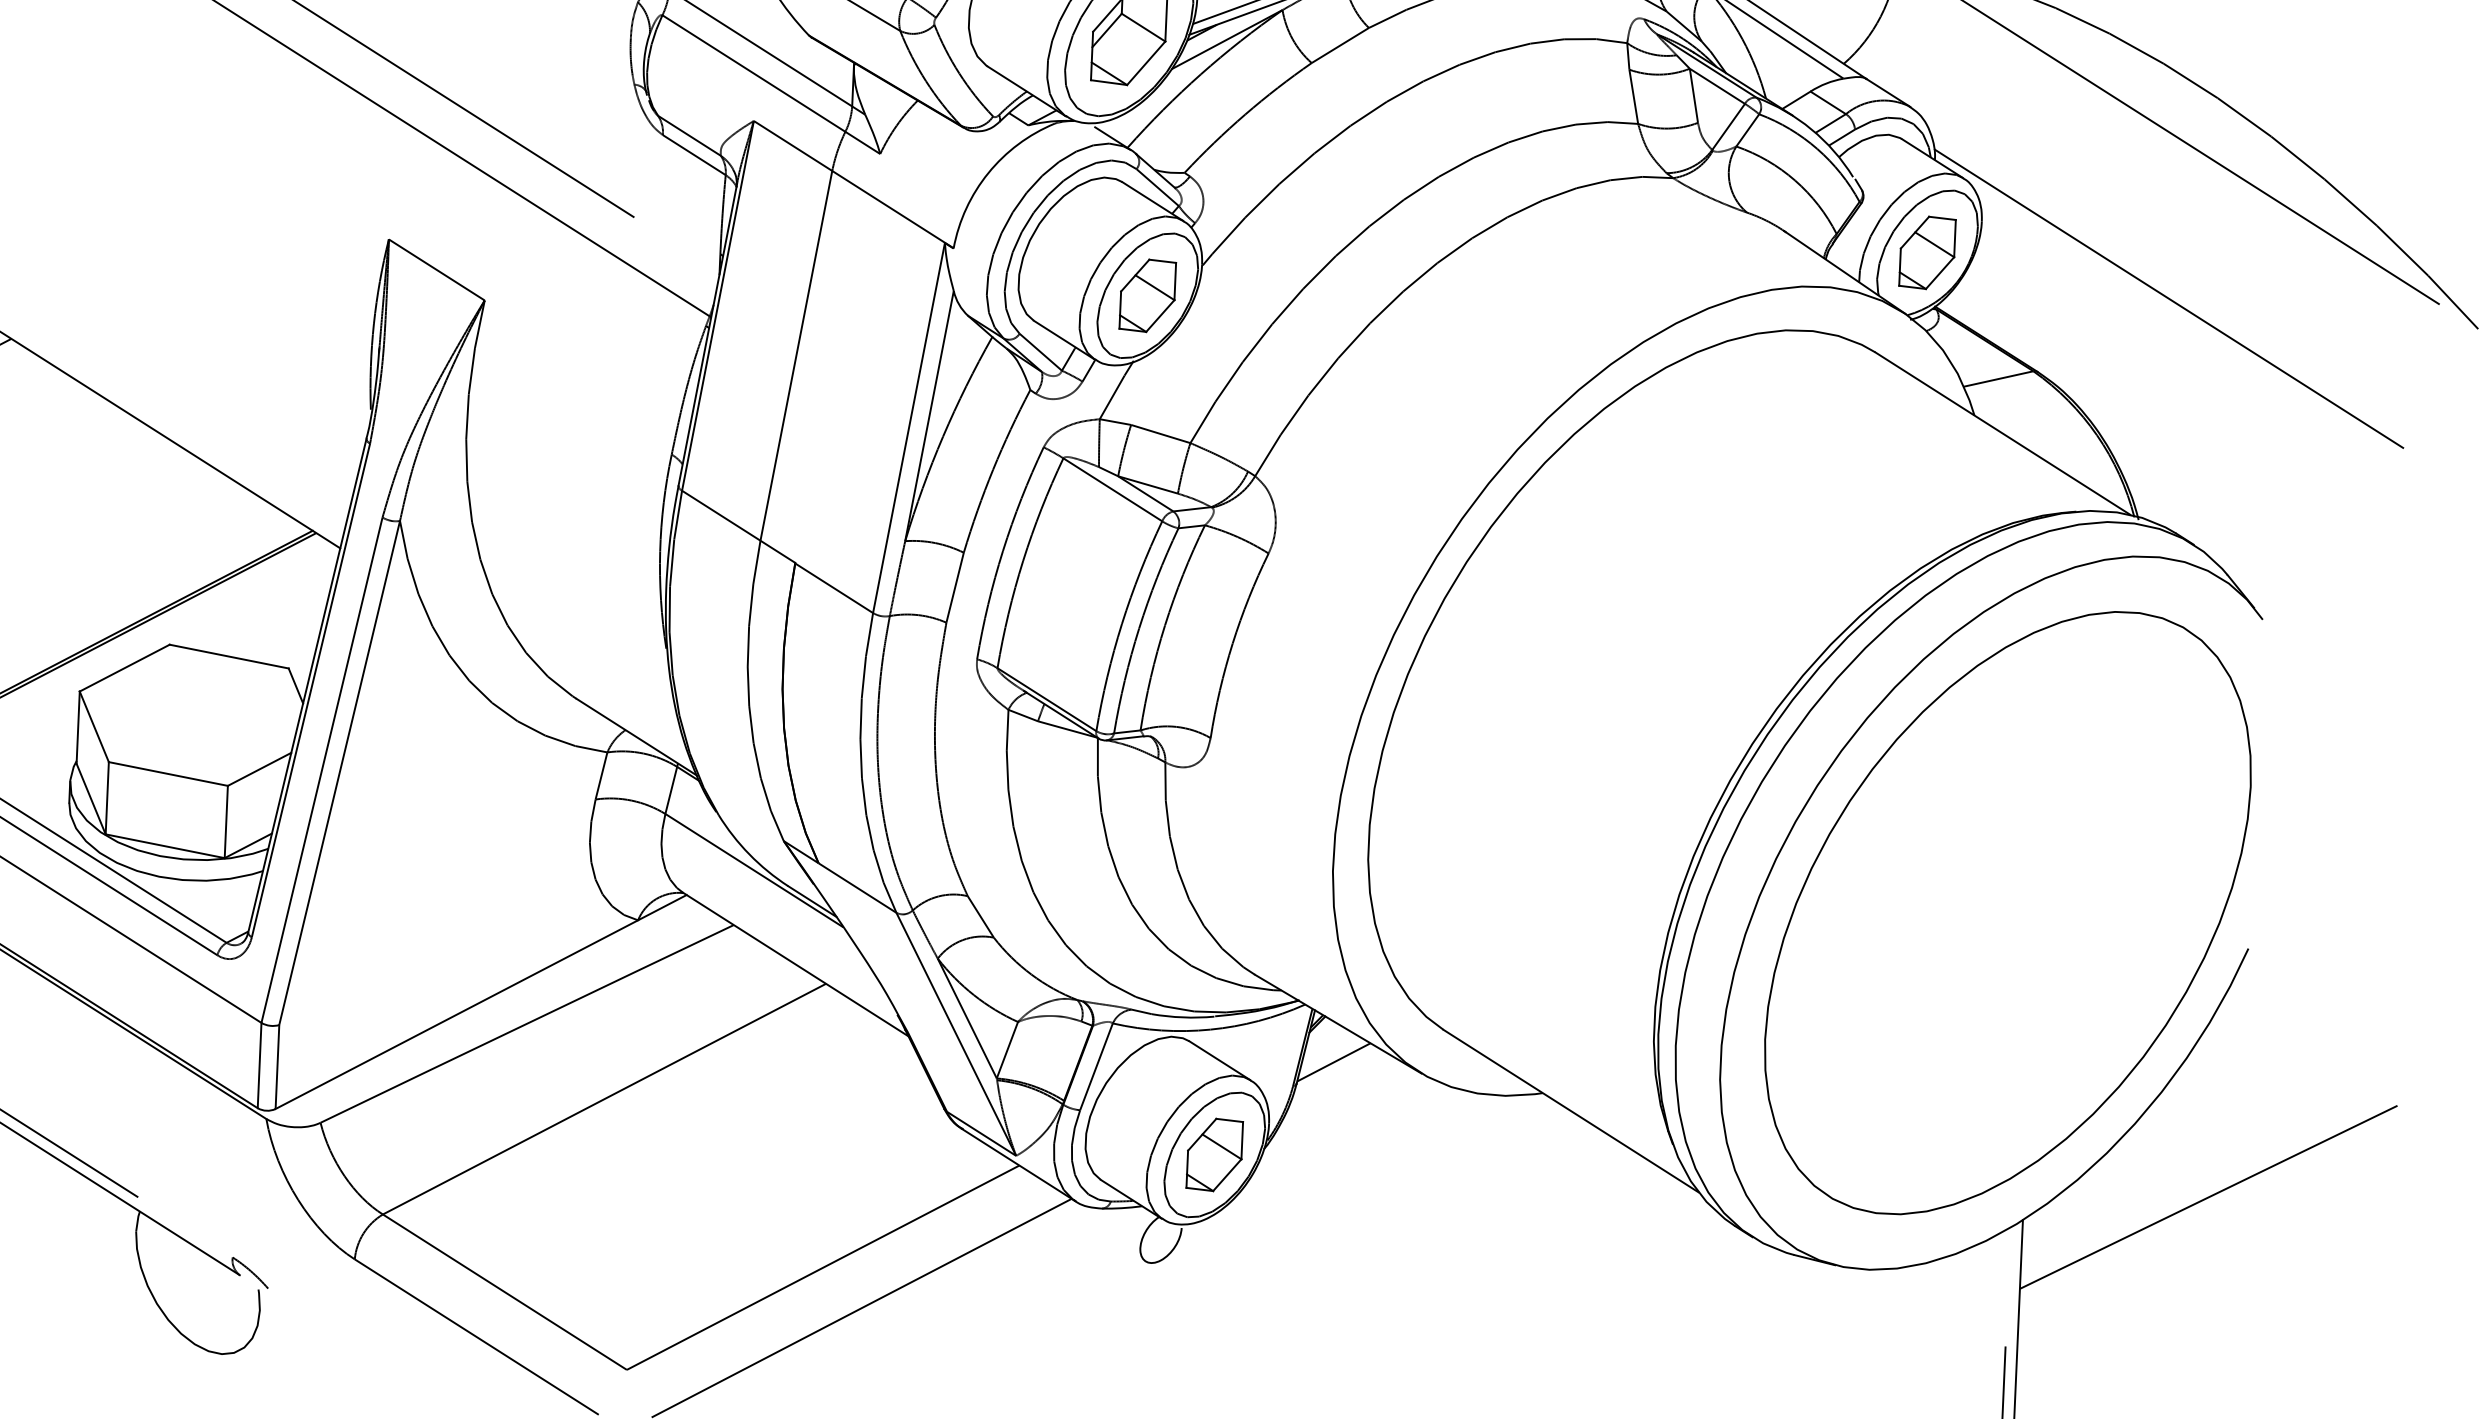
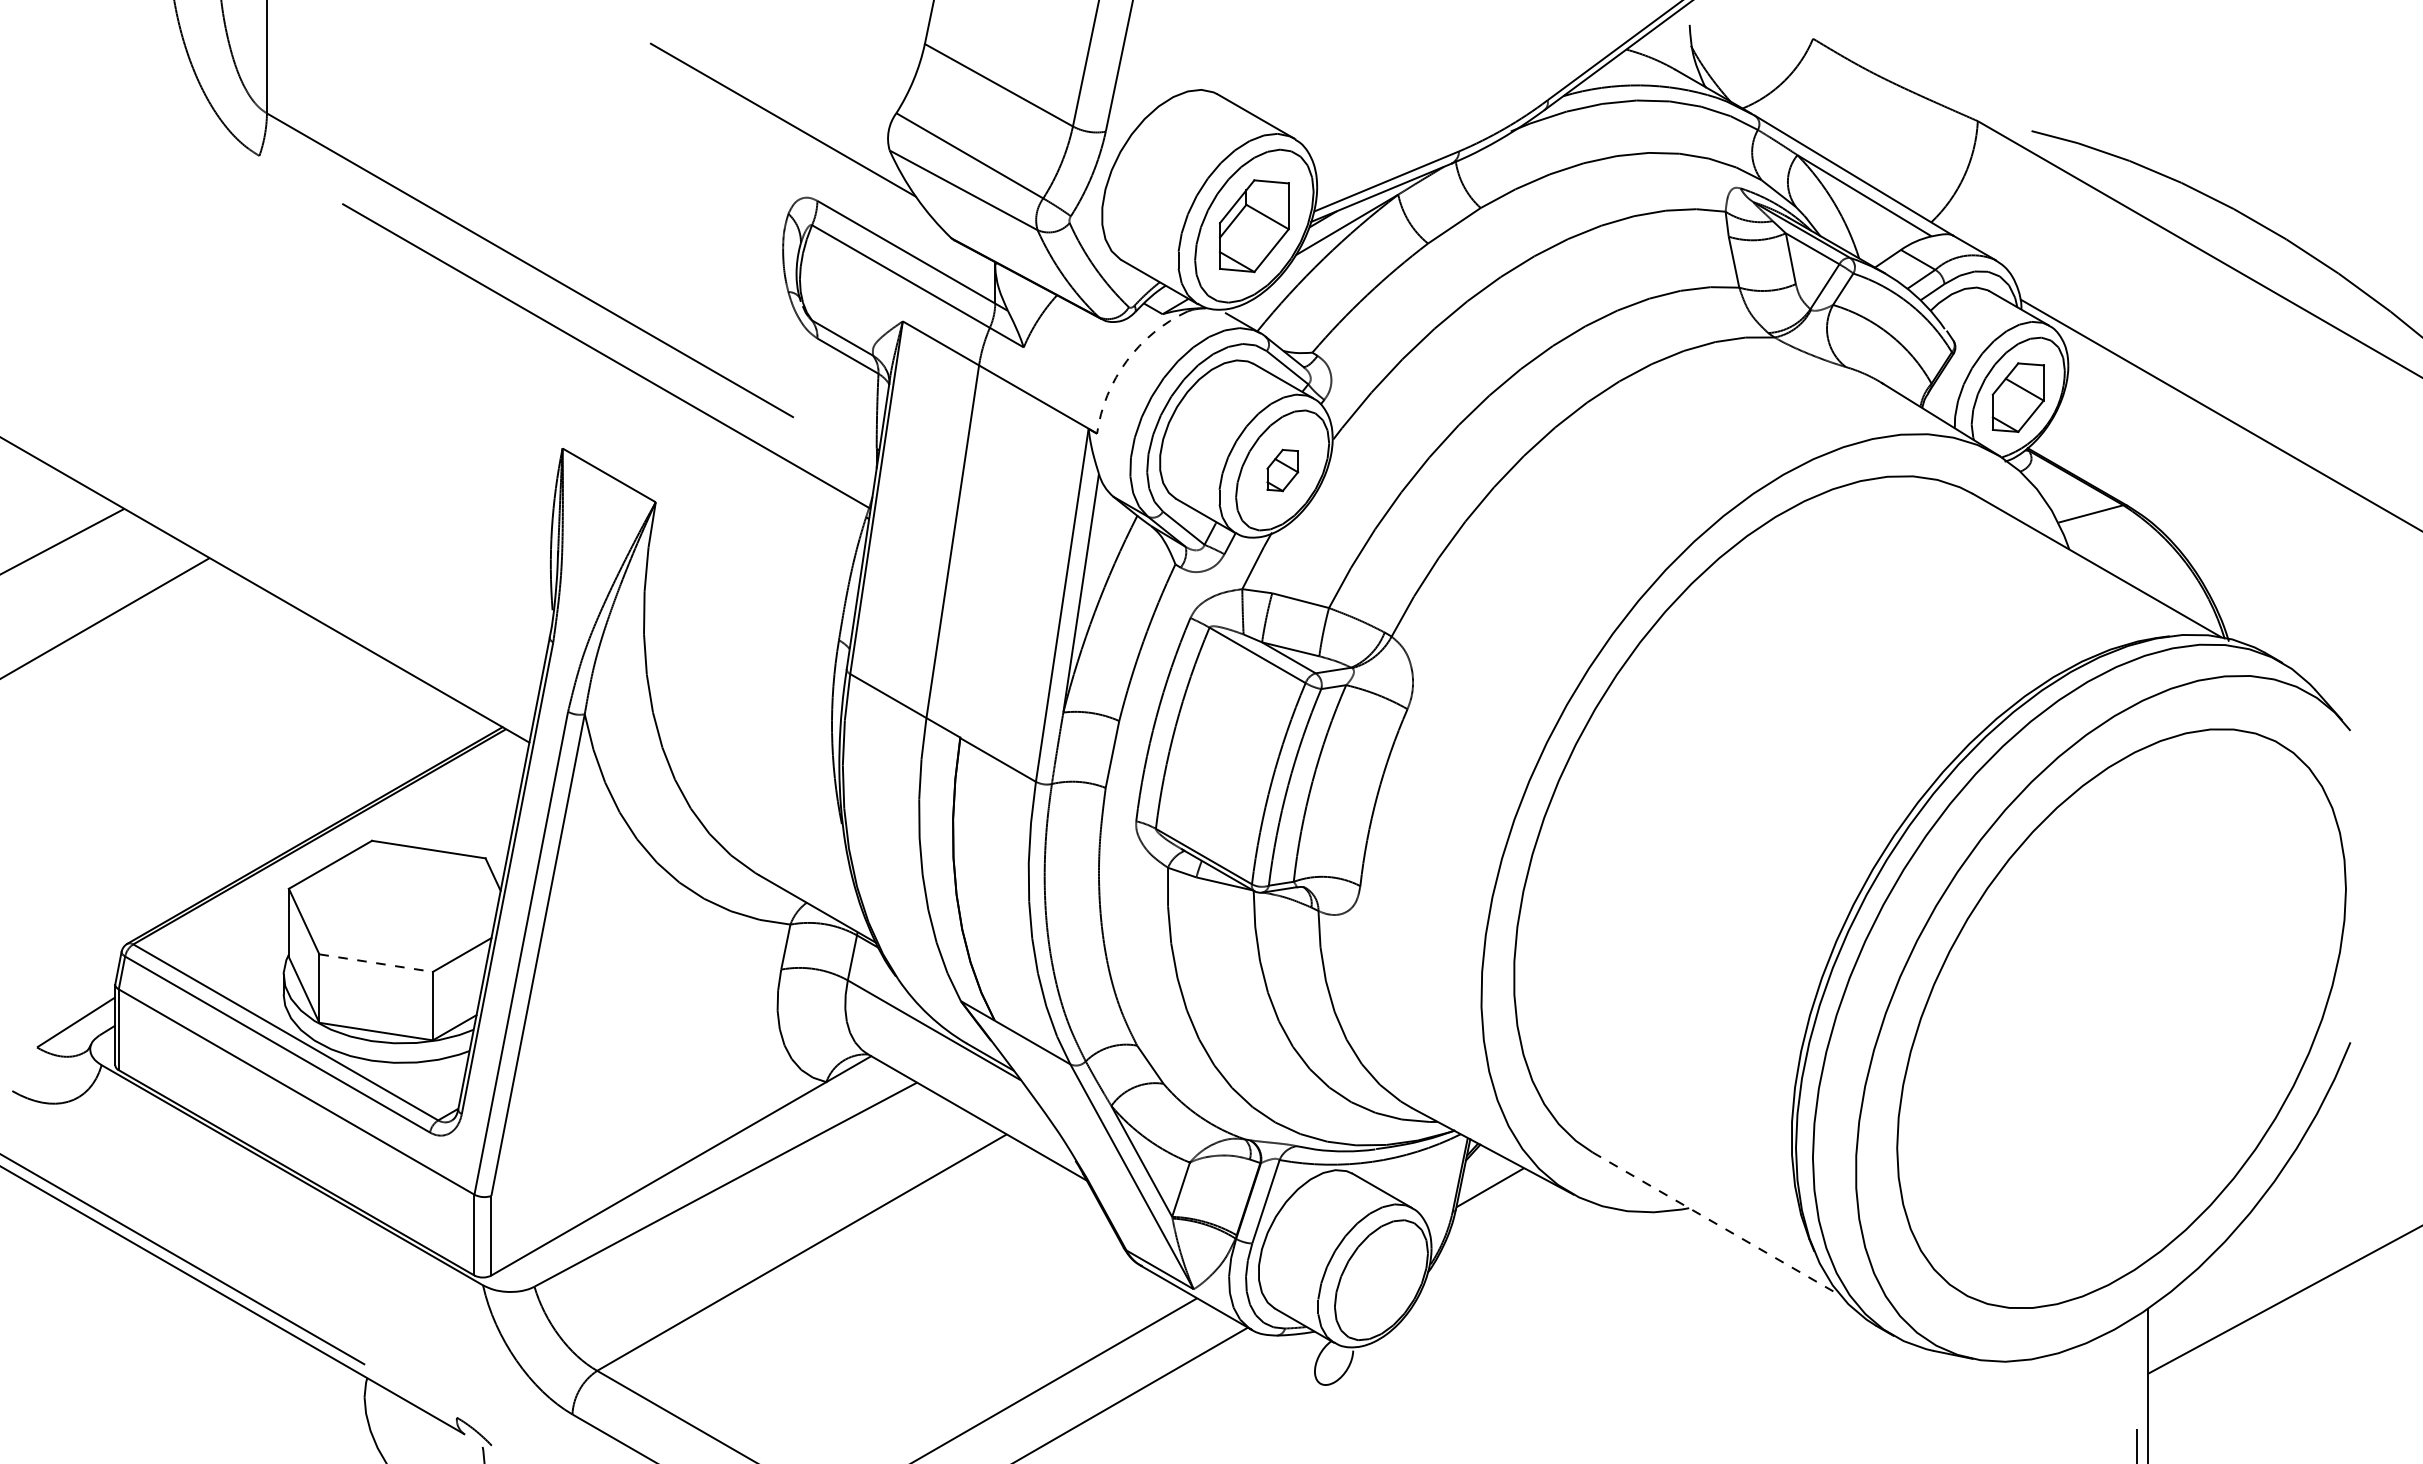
arc: (988, 173) -> (1126, 361), solid -> dashed
part: (1147, 295) -> (1282, 470), size x0.6
line: (168, 774) -> (376, 963), solid -> dashed
line: (1571, 1111) -> (1717, 1224), solid -> dashed
part: (1214, 1154) -> (1381, 1279), removed

